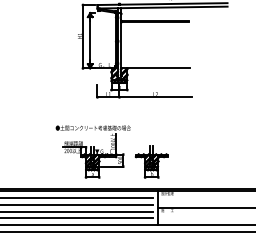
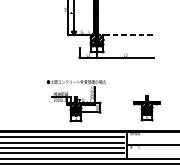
line: (155, 68) -> (125, 35), solid -> dashed
part: (151, 161) -> (146, 107), moved

